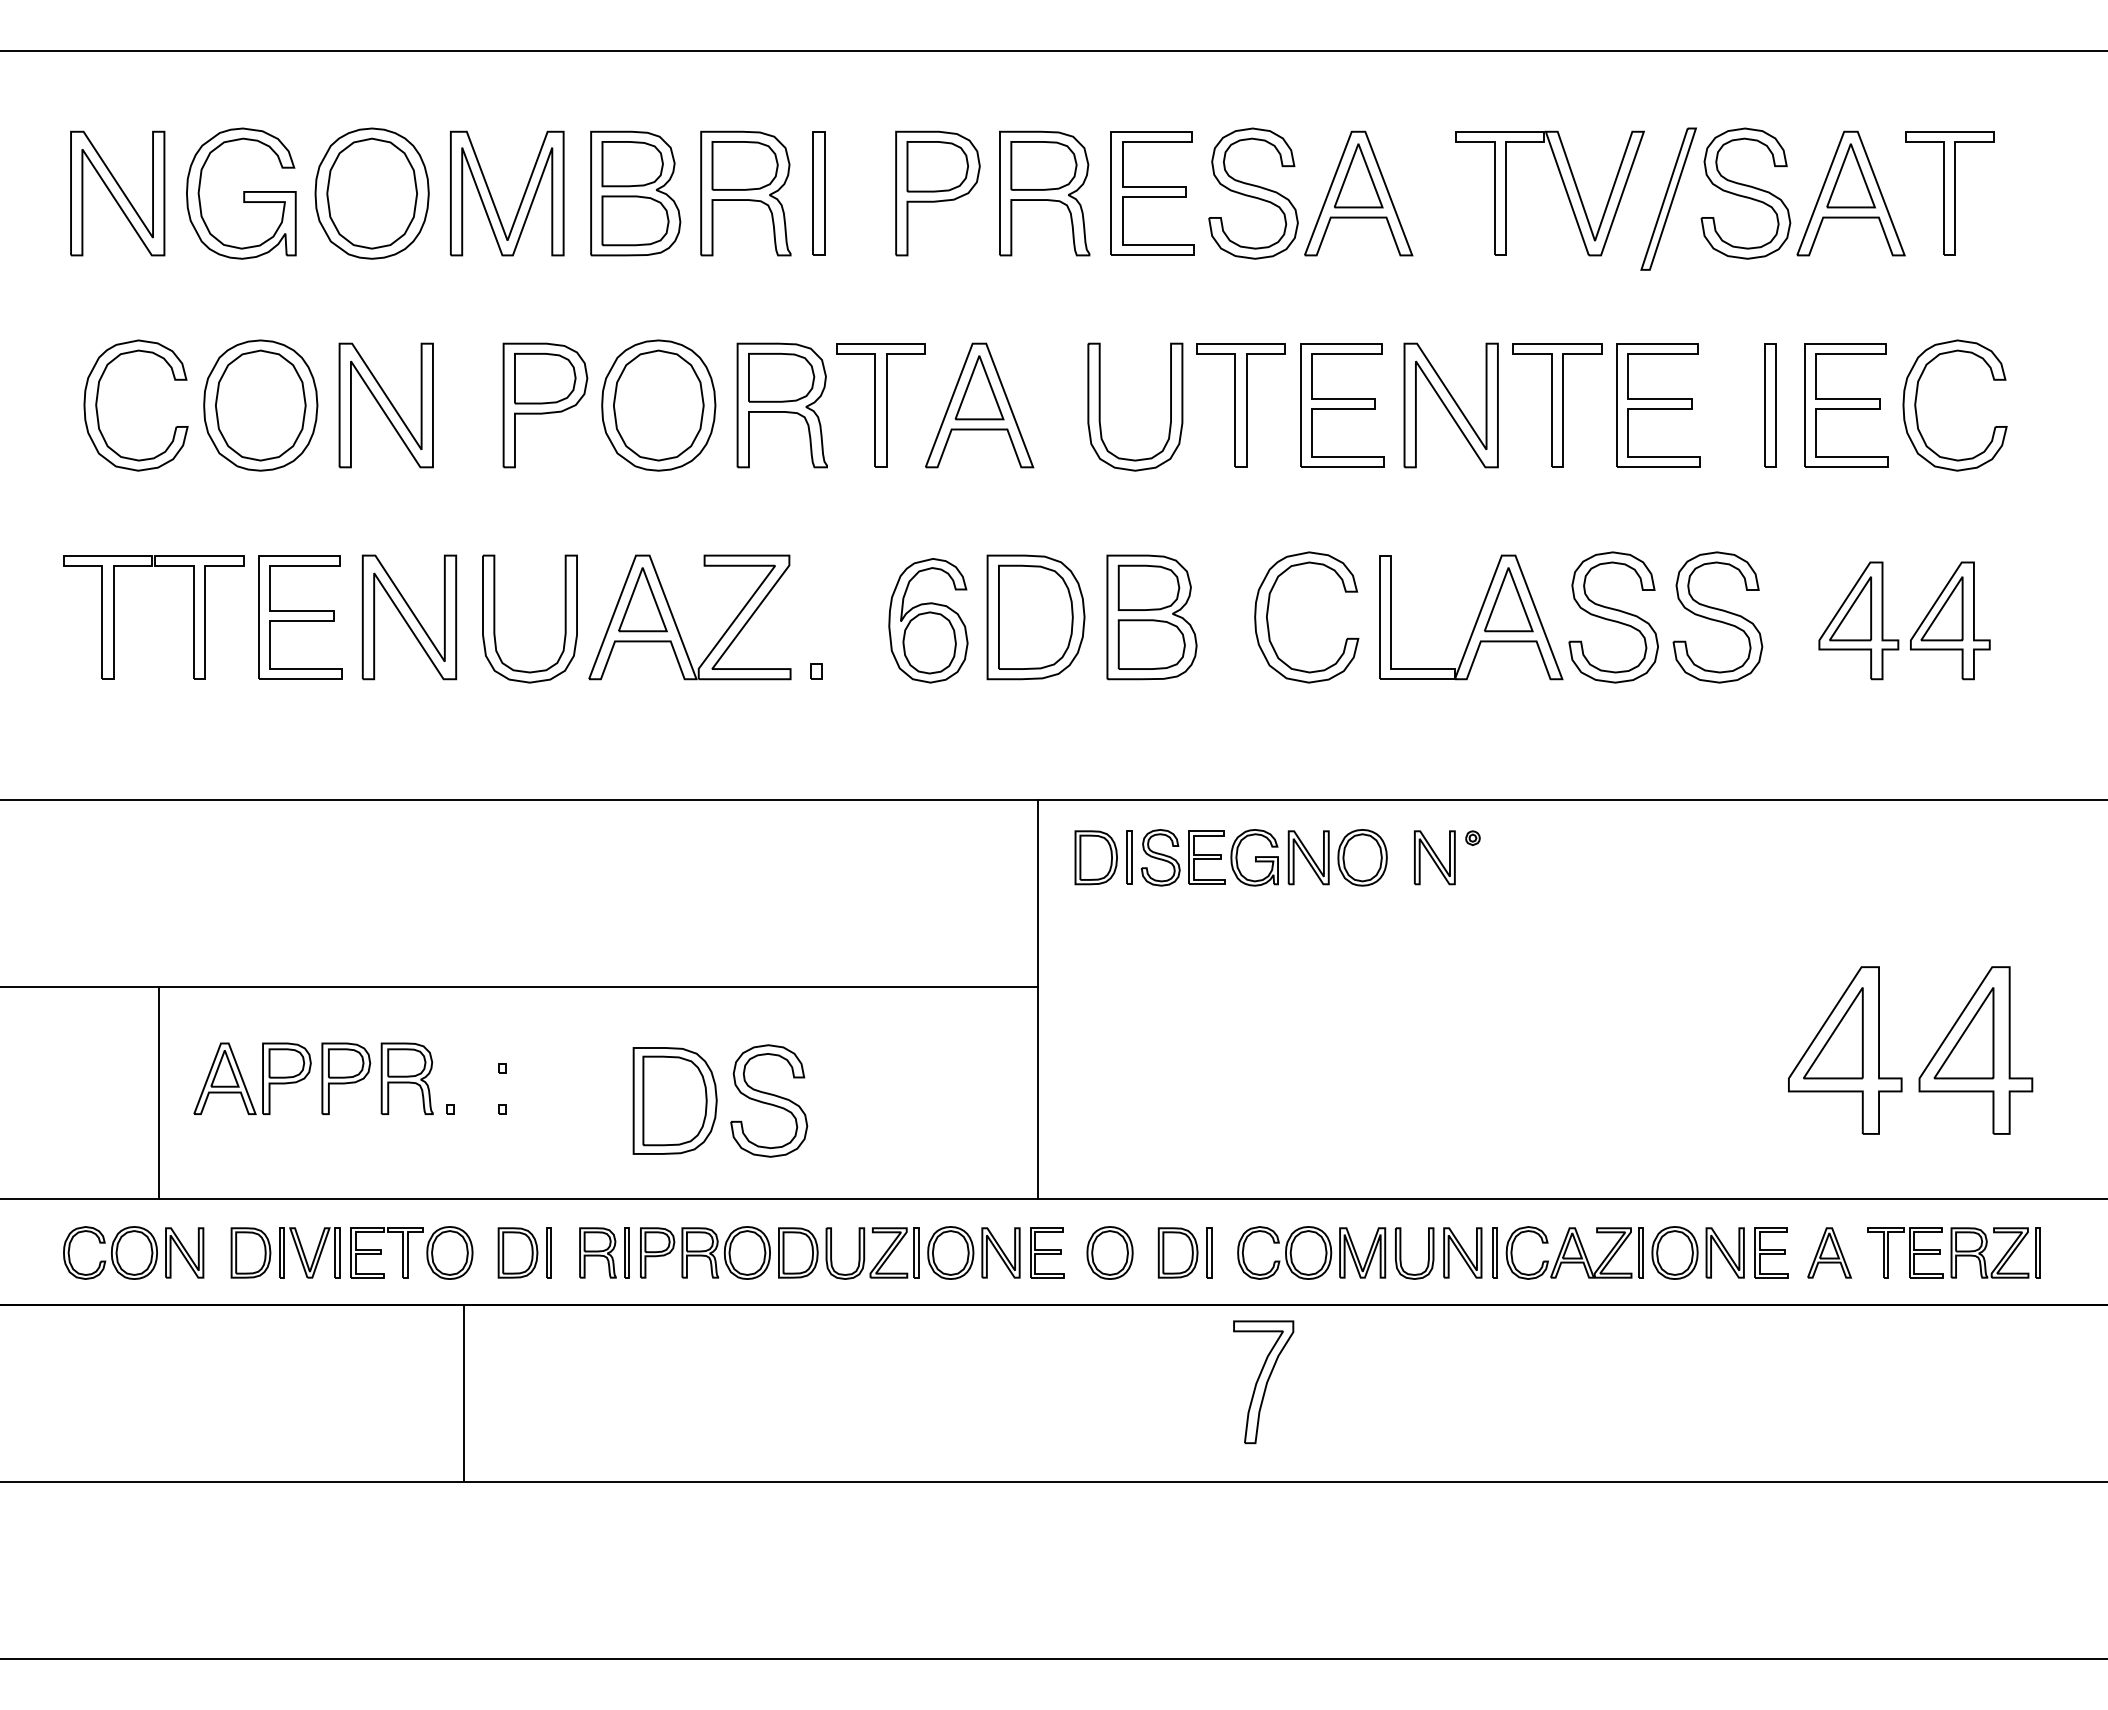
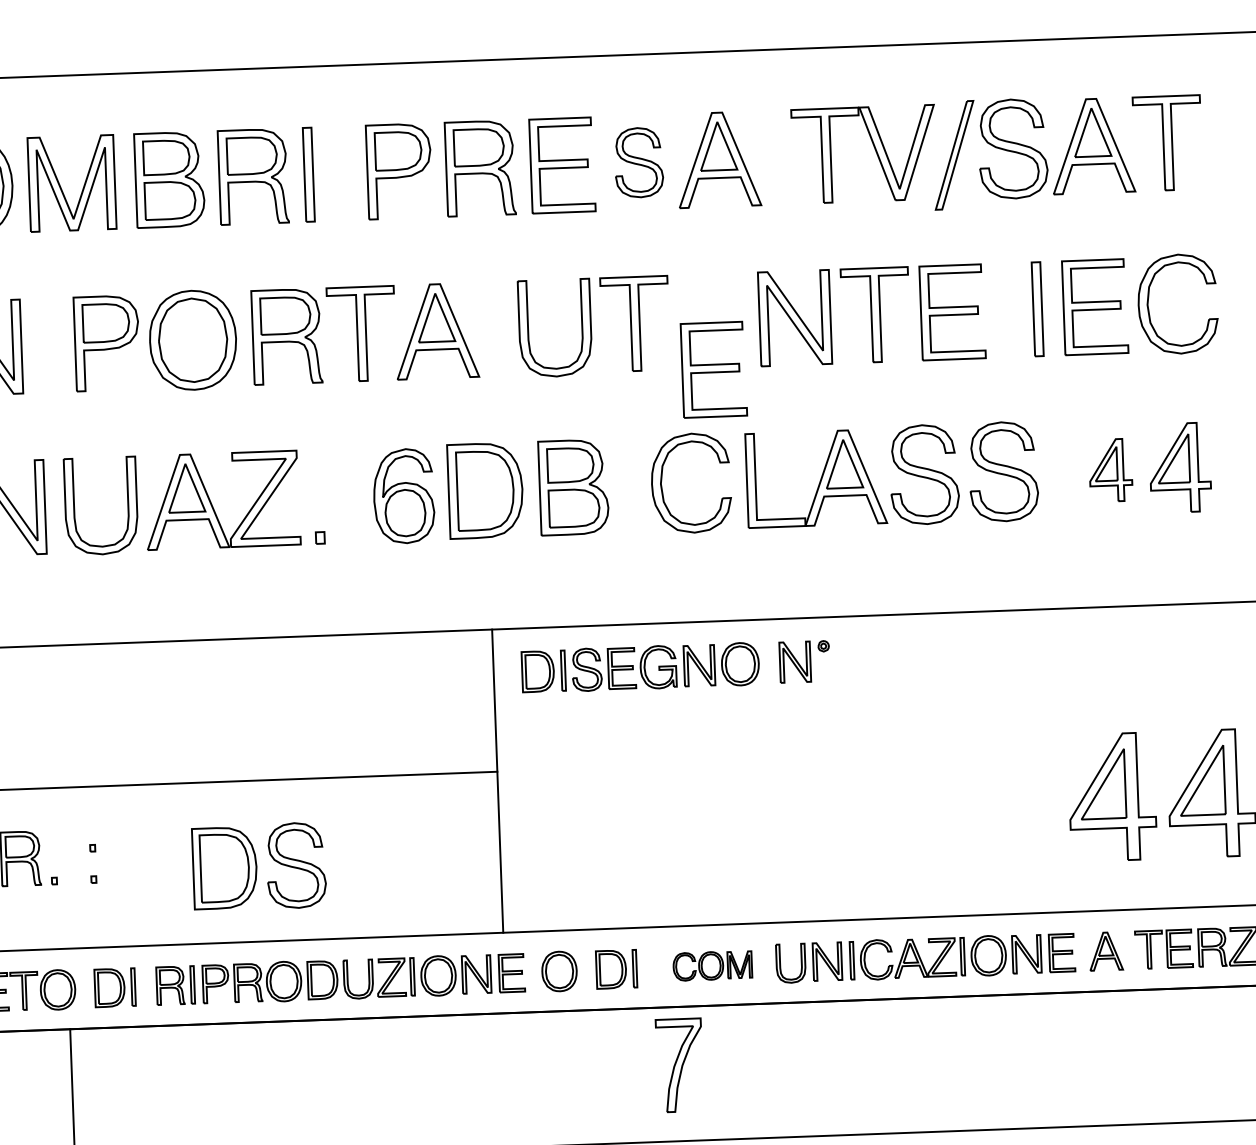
part: (1253, 193) -> (638, 162), size x0.7
part: (1342, 405) -> (714, 369), moved
part: (1858, 620) -> (1110, 470), size x0.7
part: (1311, 1252) -> (712, 965), size x0.7

